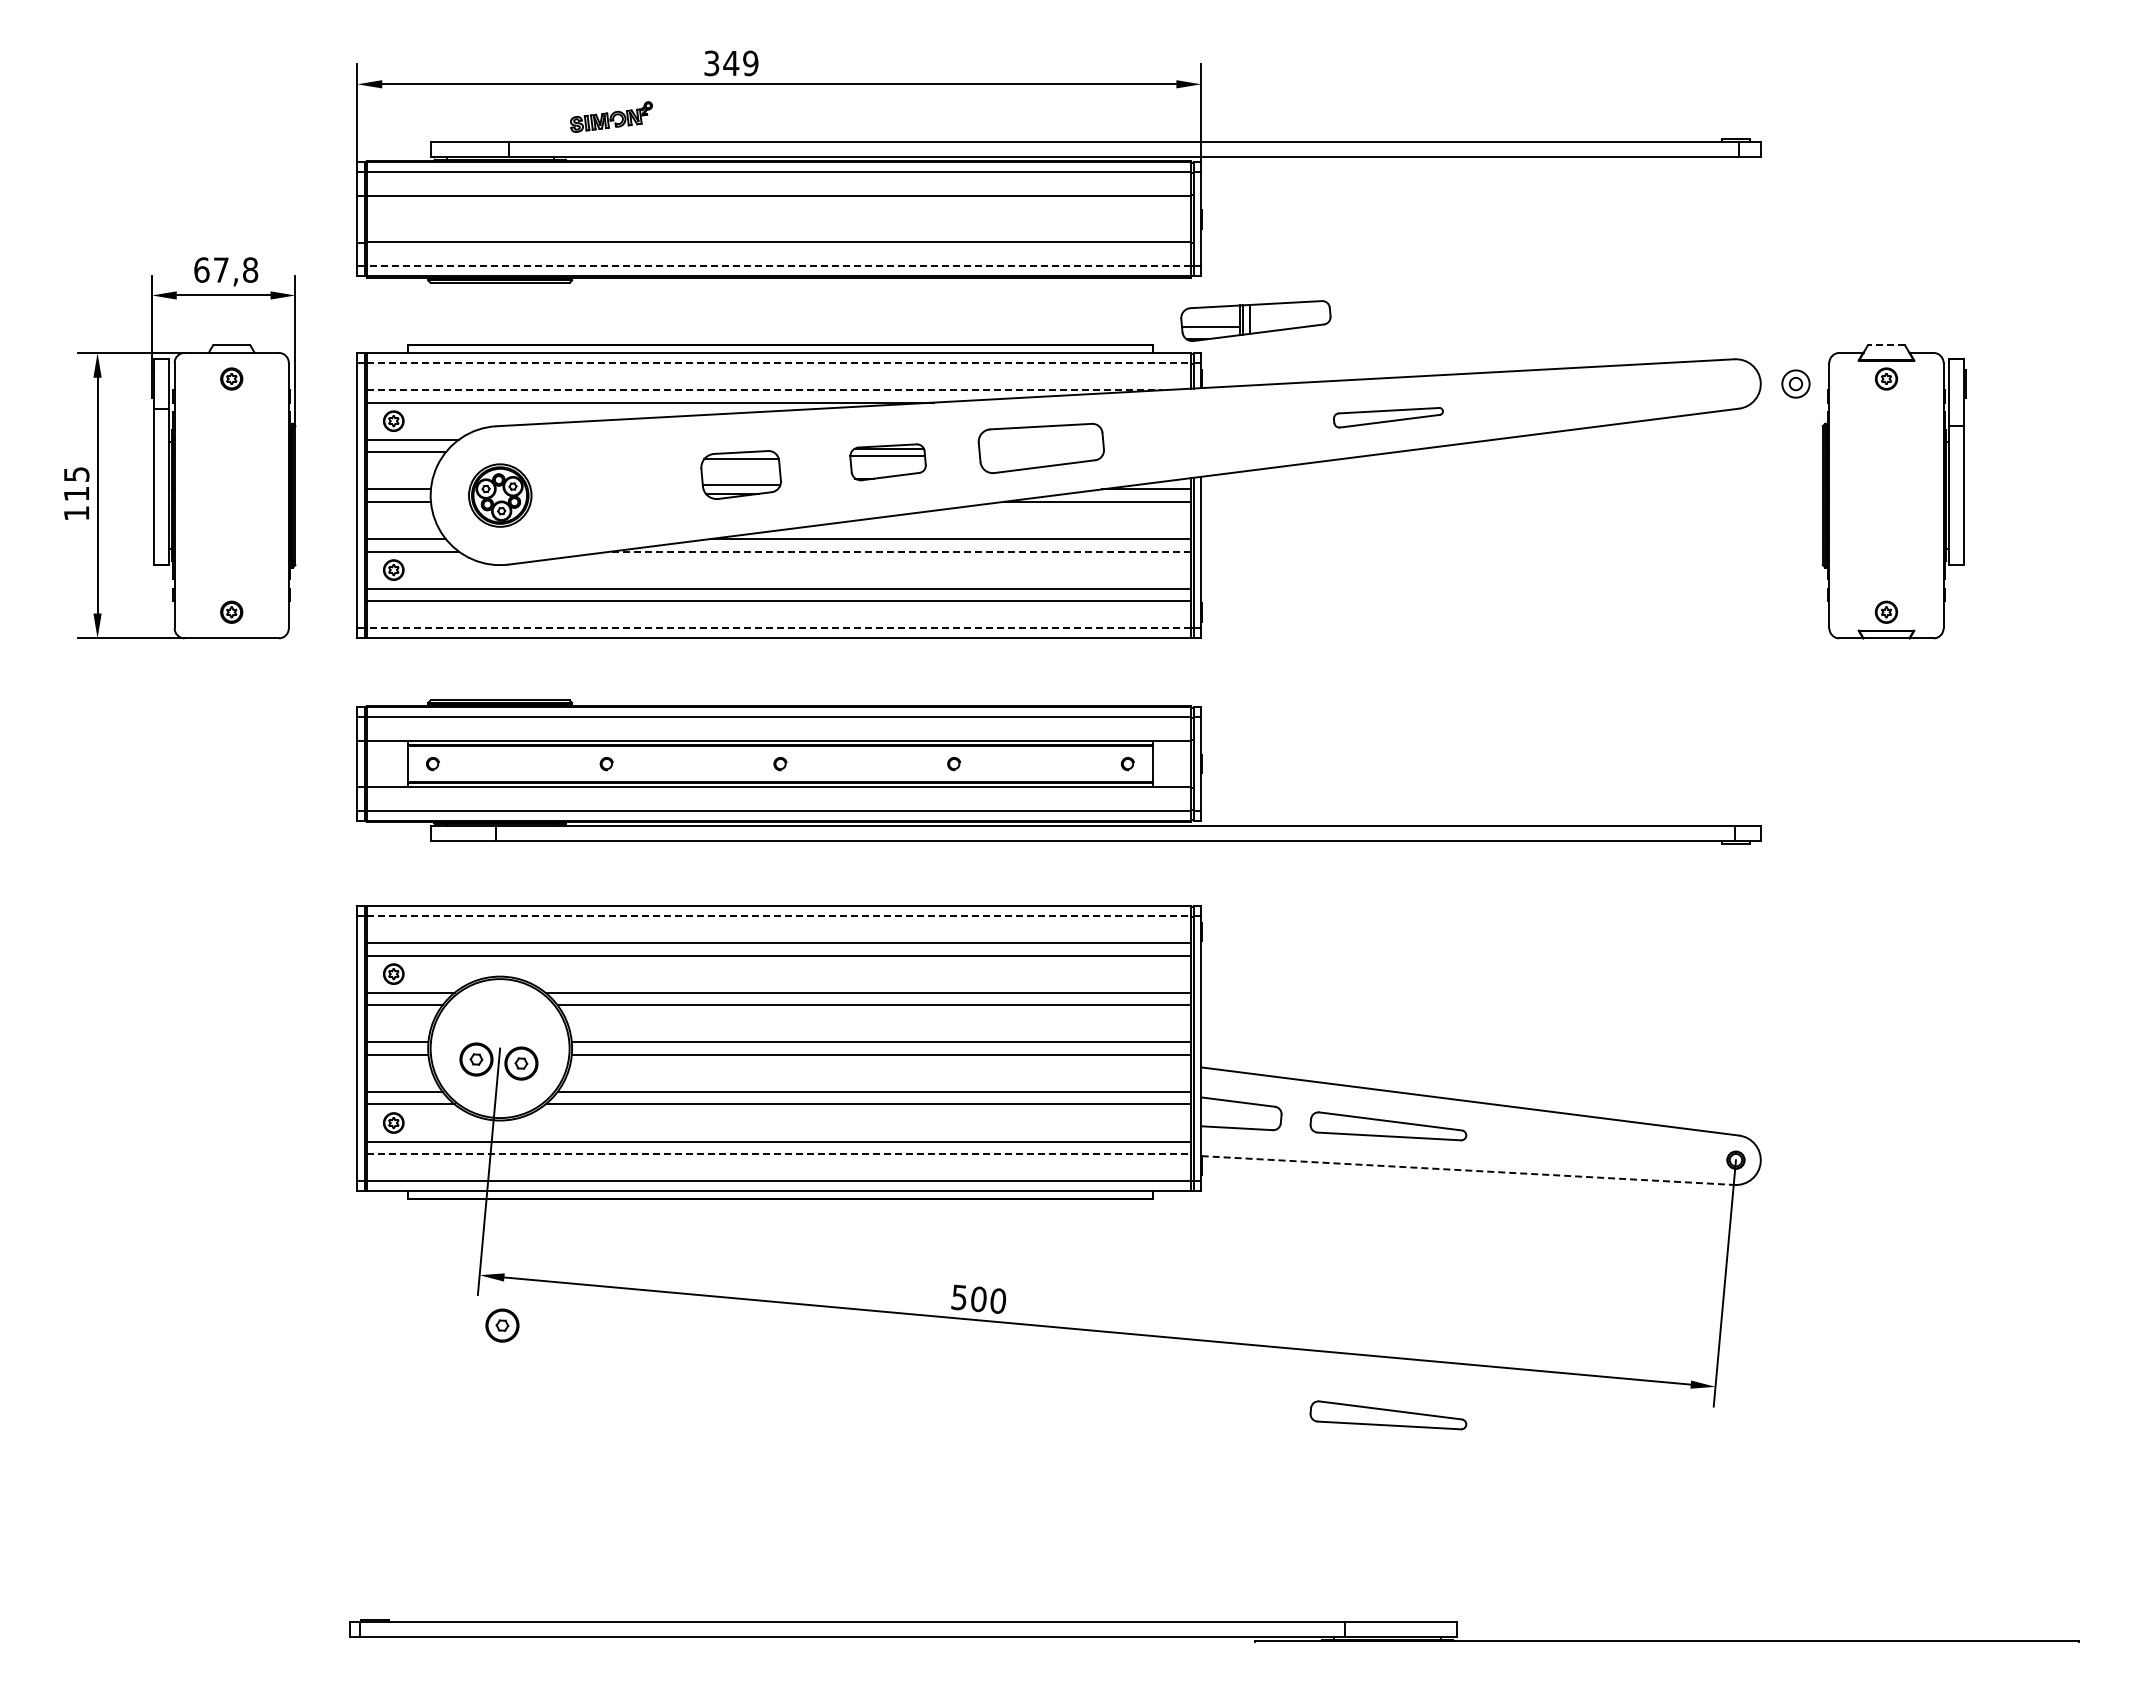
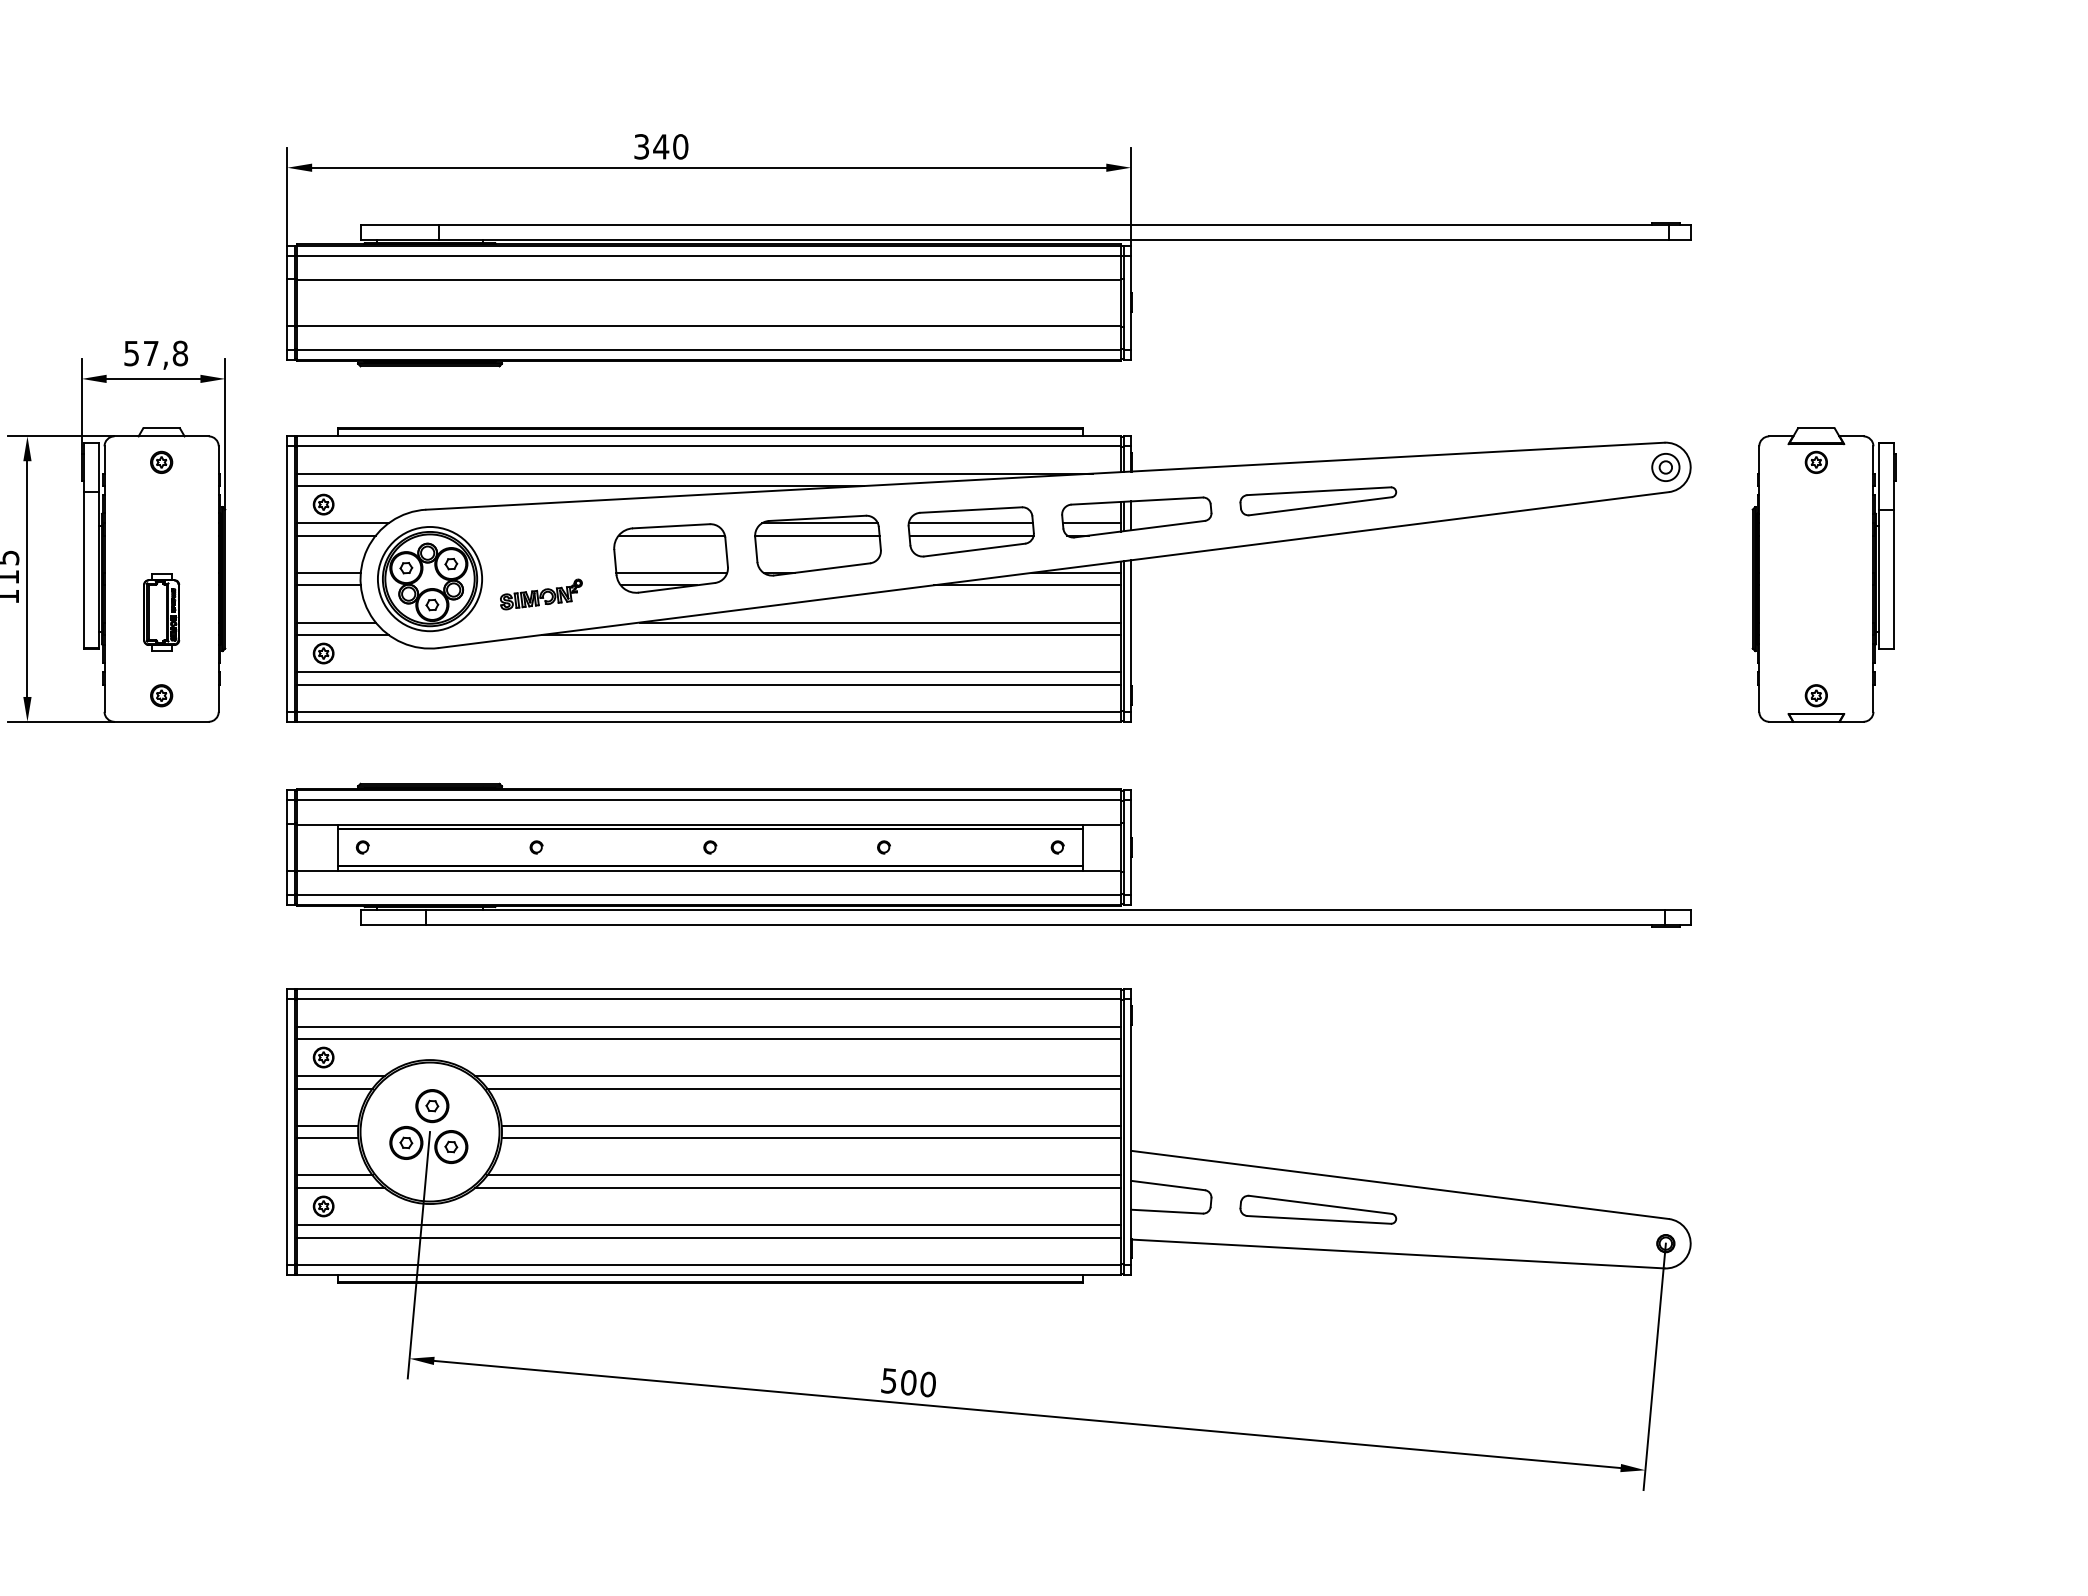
text: (750, 63) -> (680, 146), 349 -> 340
part: (611, 116) -> (541, 593), moved
line: (779, 266) -> (709, 349), dashed -> solid
text: (201, 269) -> (131, 352), 67,8 -> 57,8
part: (1255, 320) -> (1136, 516), moved
line: (1886, 344) -> (1816, 427), dashed -> solid
line: (779, 362) -> (709, 445), dashed -> solid
part: (1795, 383) -> (1665, 466), moved
line: (765, 390) -> (695, 473), dashed -> solid
part: (1388, 417) -> (1318, 500), size x1.43
line: (1040, 439) -> (970, 522), added
line: (1041, 452) -> (971, 535), added
part: (887, 462) -> (817, 545), size x1.67
part: (740, 474) -> (670, 557), size x1.43
part: (500, 495) -> (430, 578), size x1.67
part: (231, 528) -> (161, 611), added
line: (901, 551) -> (831, 634), dashed -> solid
line: (779, 628) -> (709, 711), dashed -> solid
line: (779, 915) -> (709, 998), dashed -> solid
line: (779, 1154) -> (709, 1237), dashed -> solid
line: (1468, 1170) -> (1398, 1253), dashed -> solid
part: (502, 1325) -> (432, 1105), moved
part: (1388, 1415) -> (1318, 1498), removed

